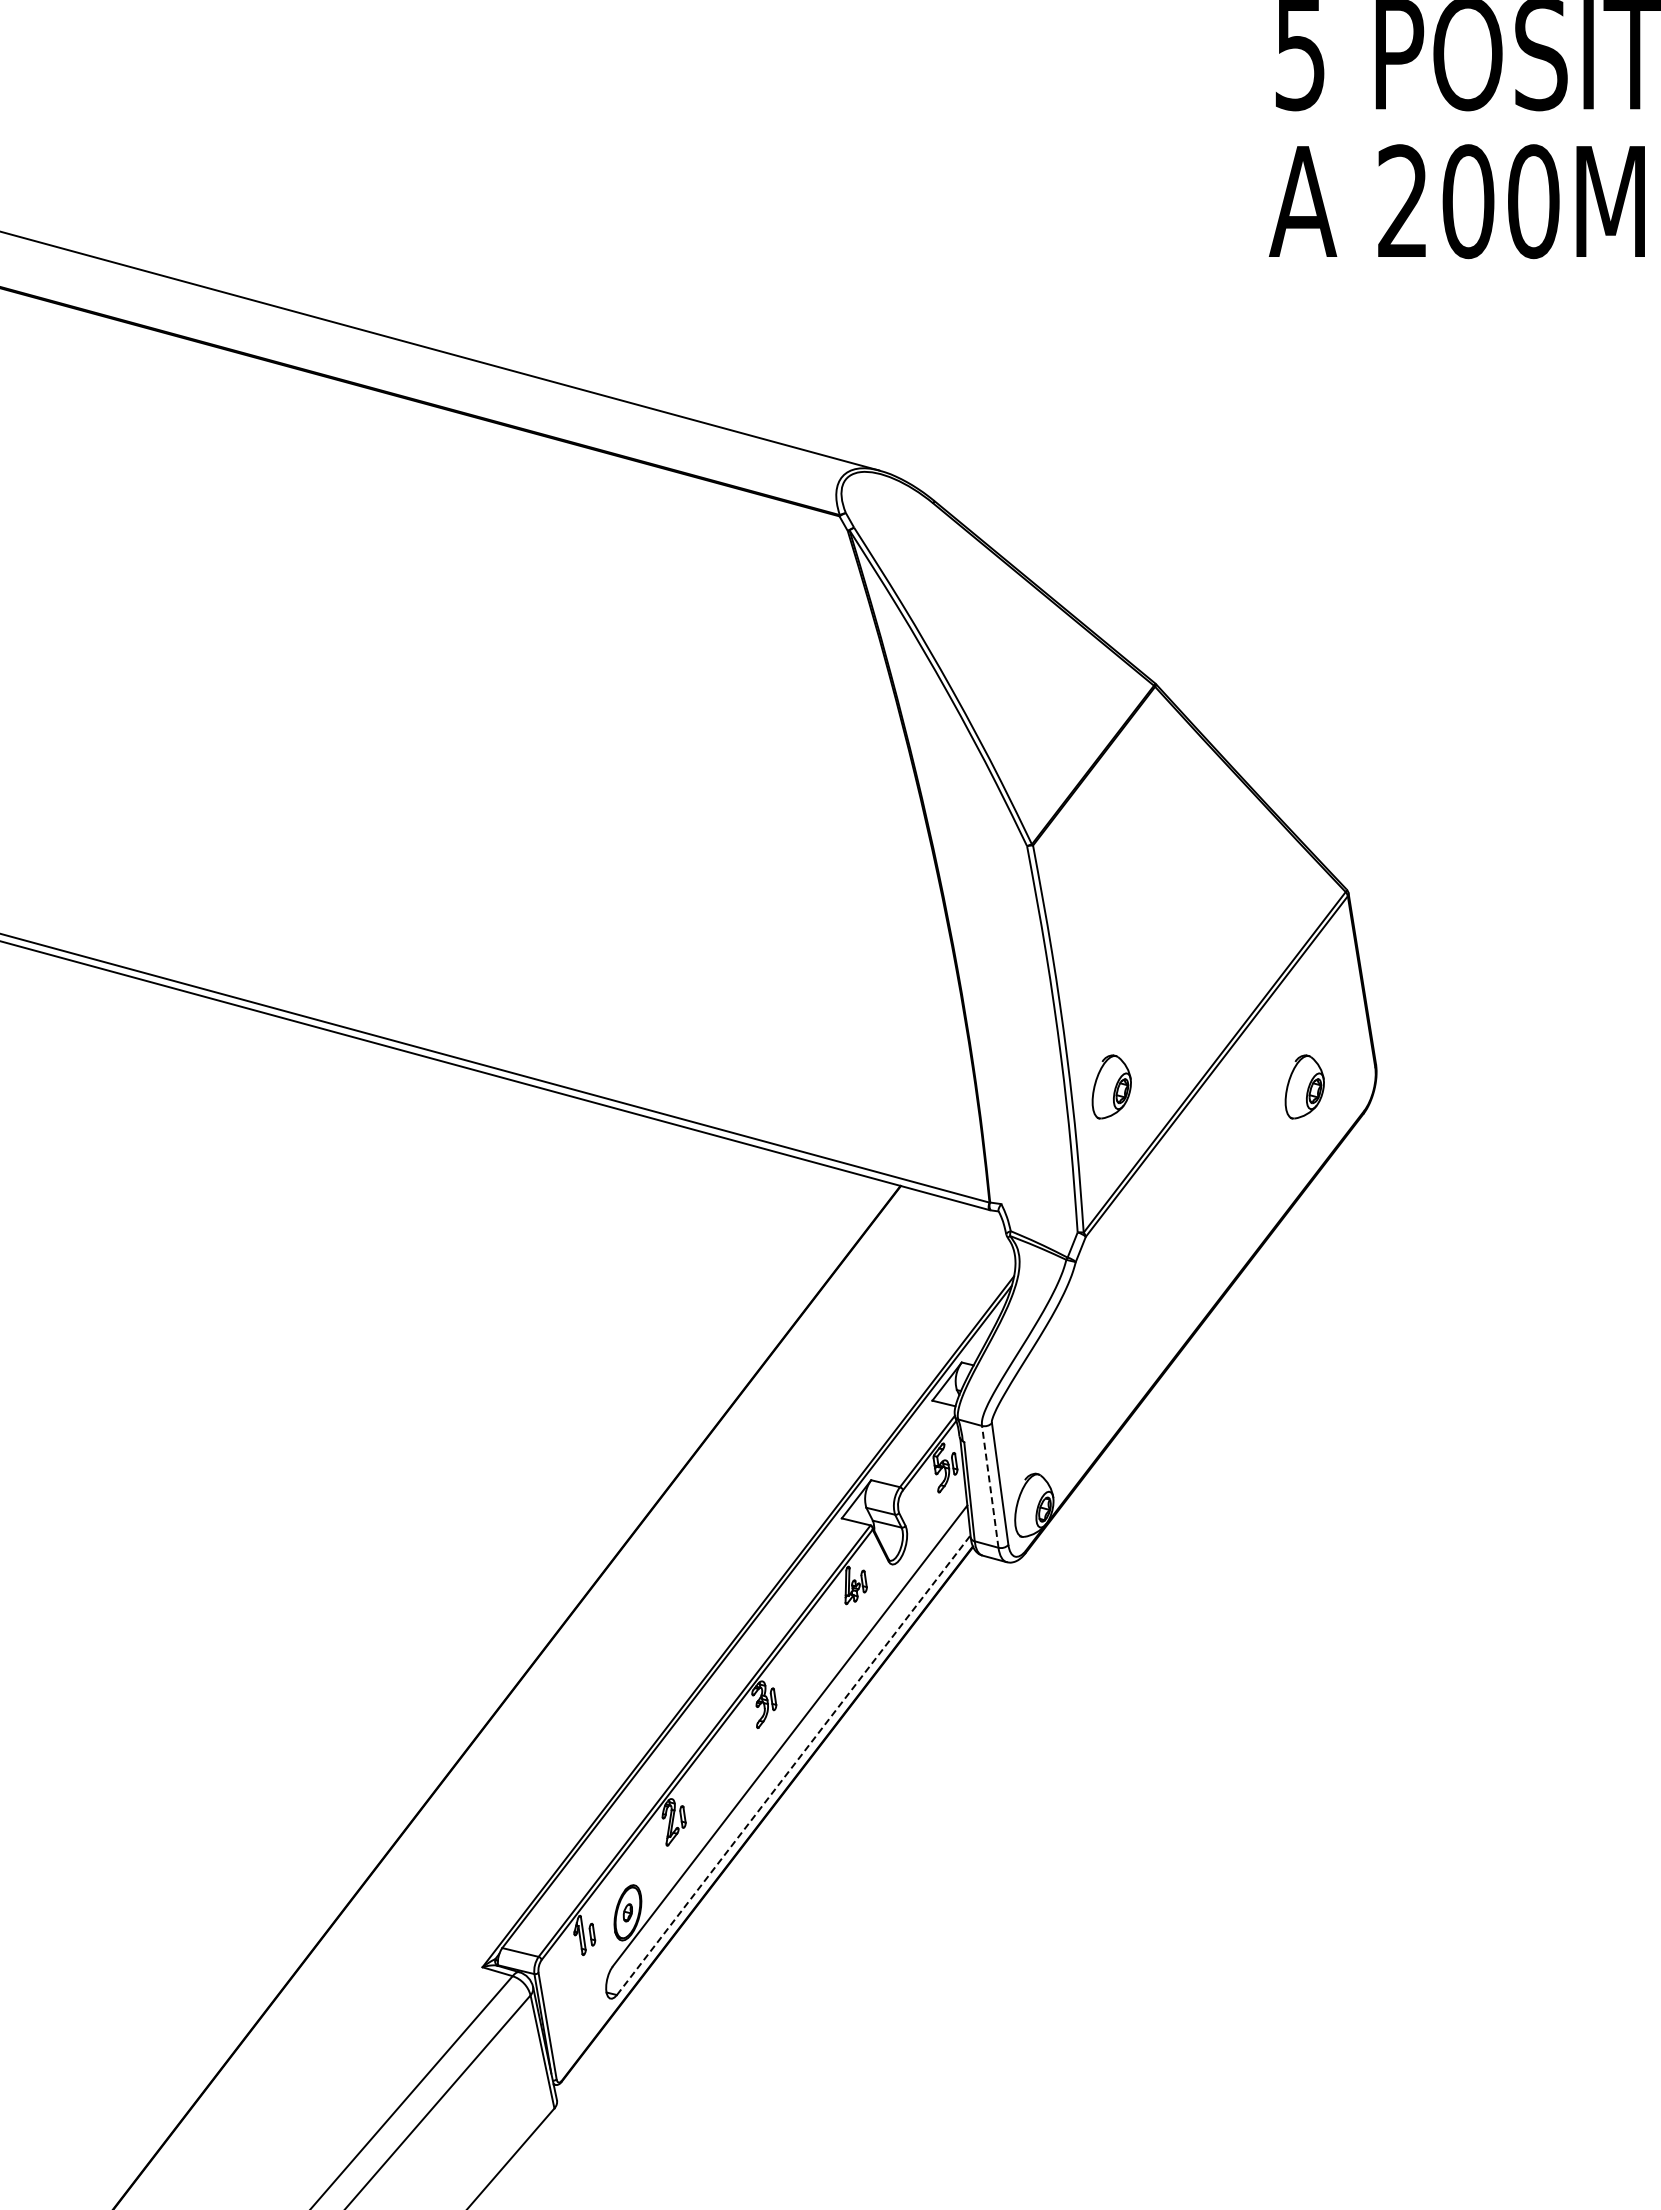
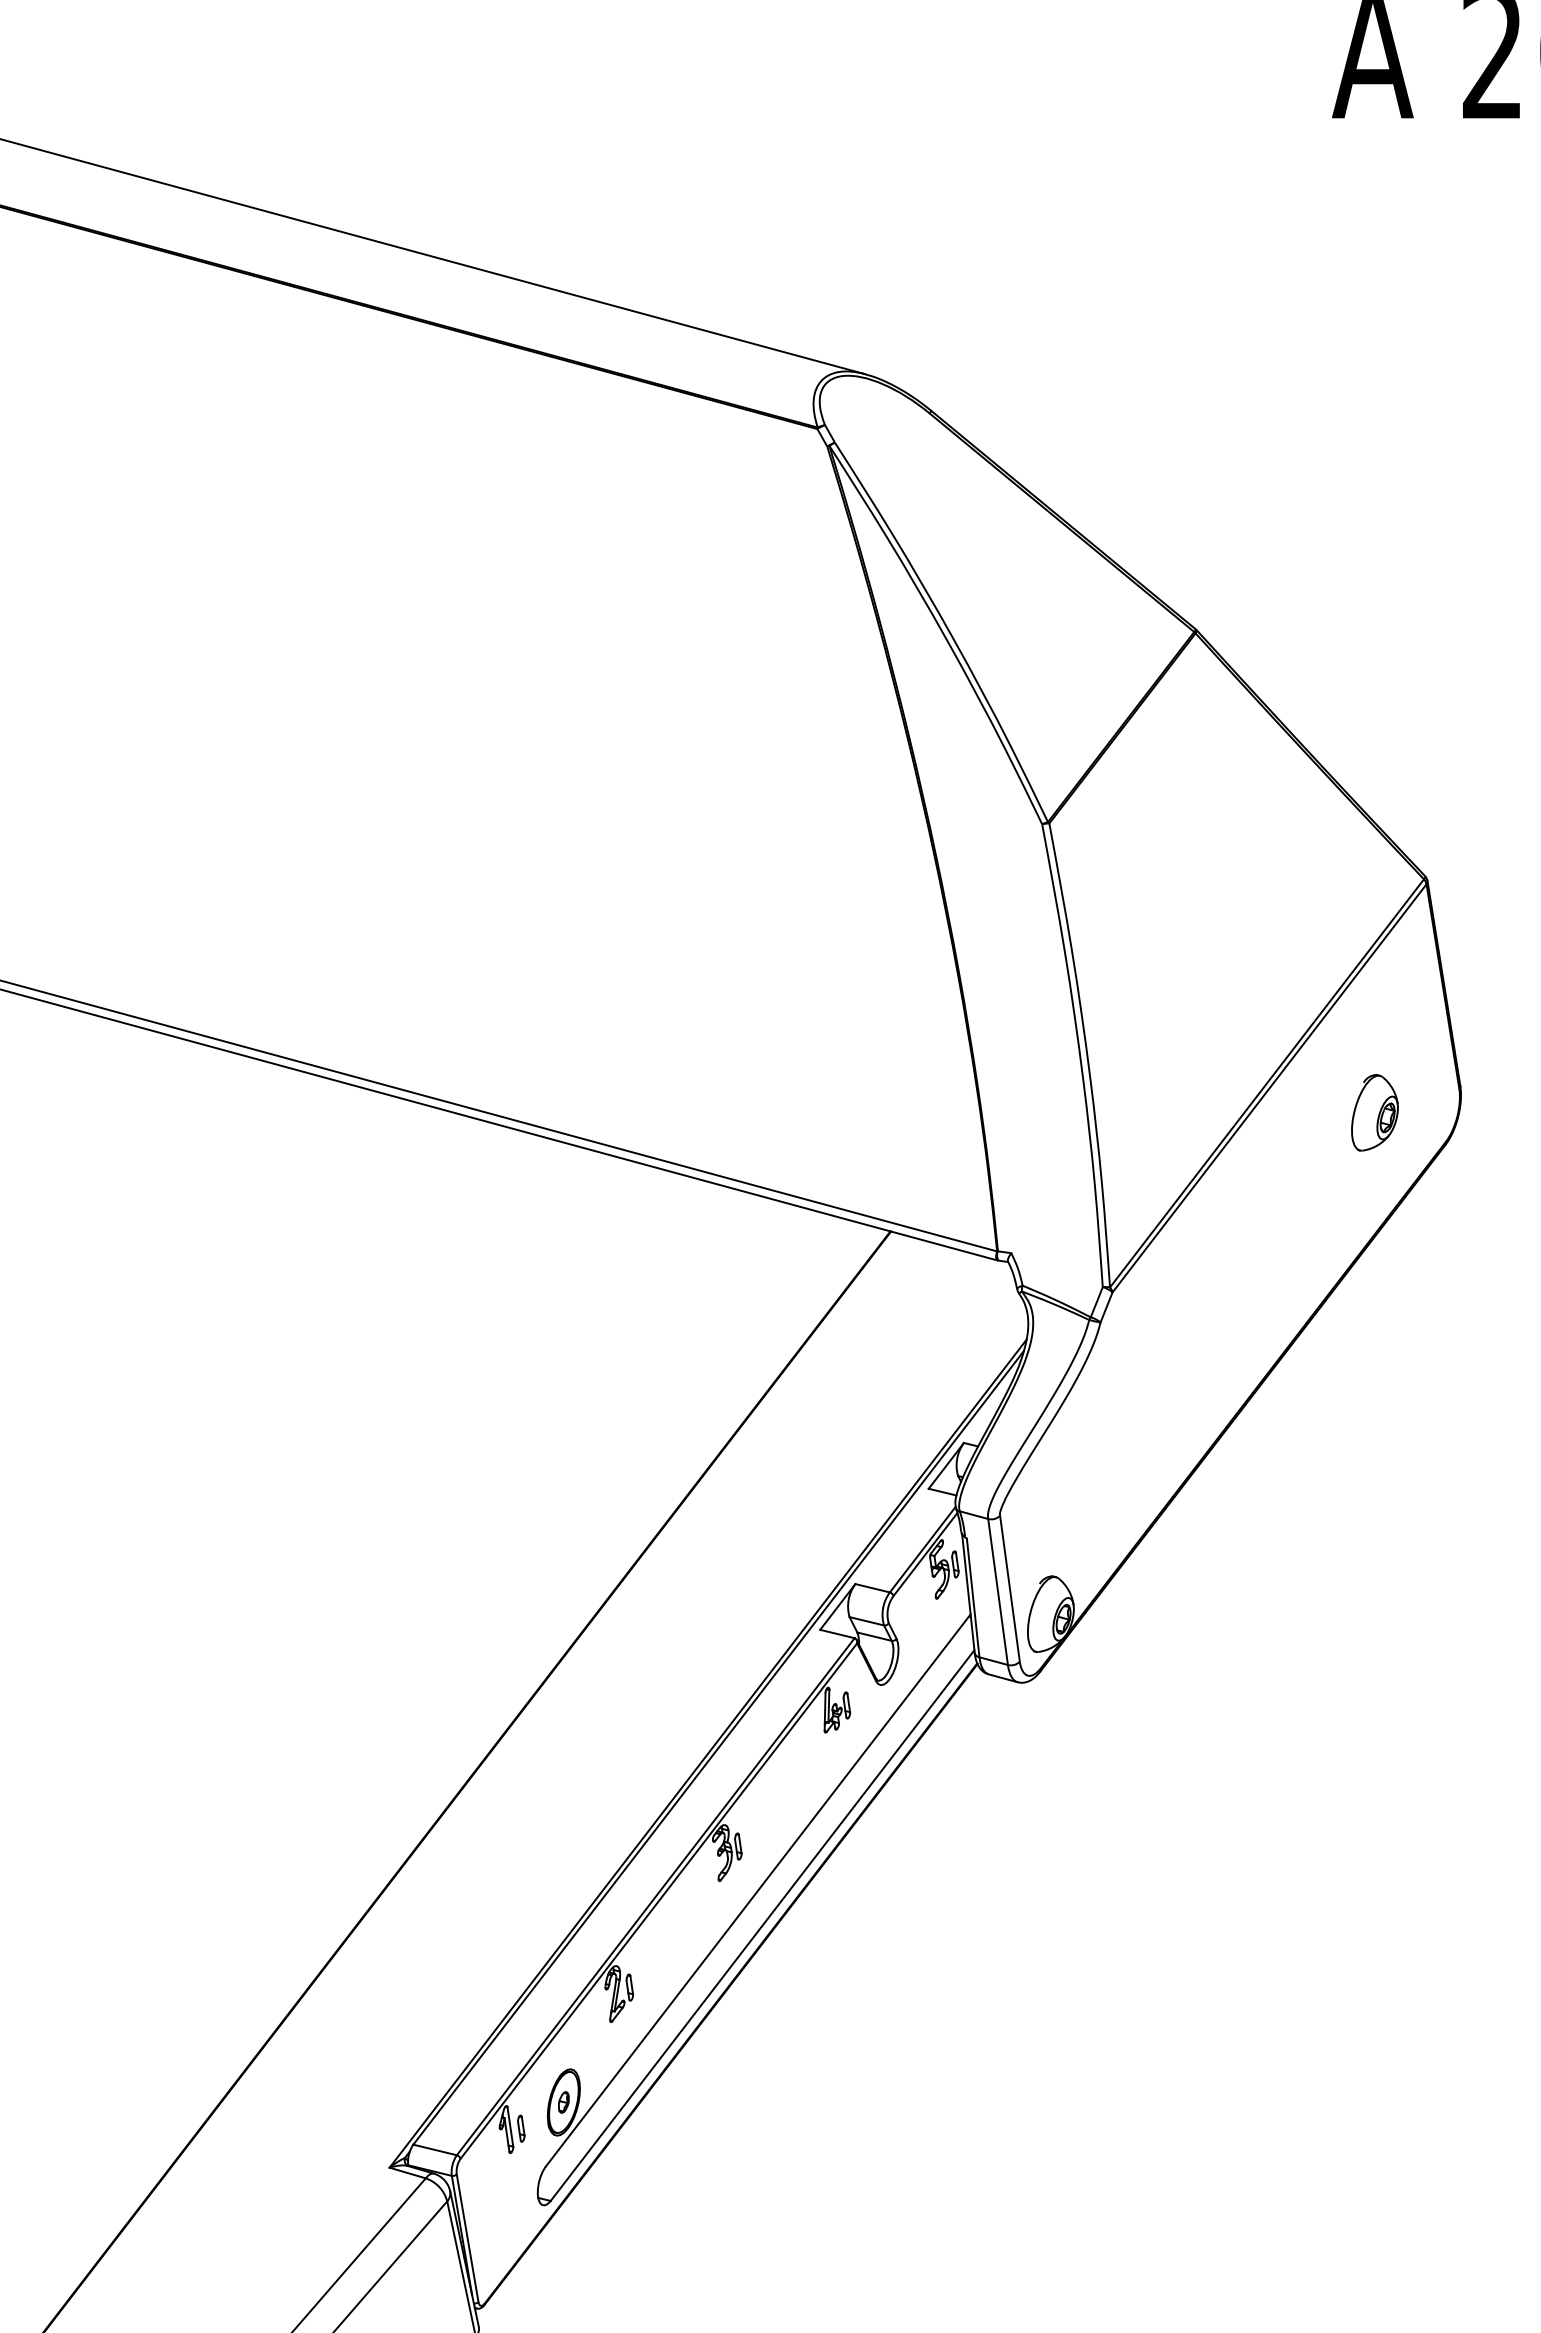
part: (1111, 1086) -> (1143, 1112), removed
line: (990, 1486) -> (998, 1591), dashed -> solid
line: (793, 1765) -> (762, 1925), dashed -> solid

